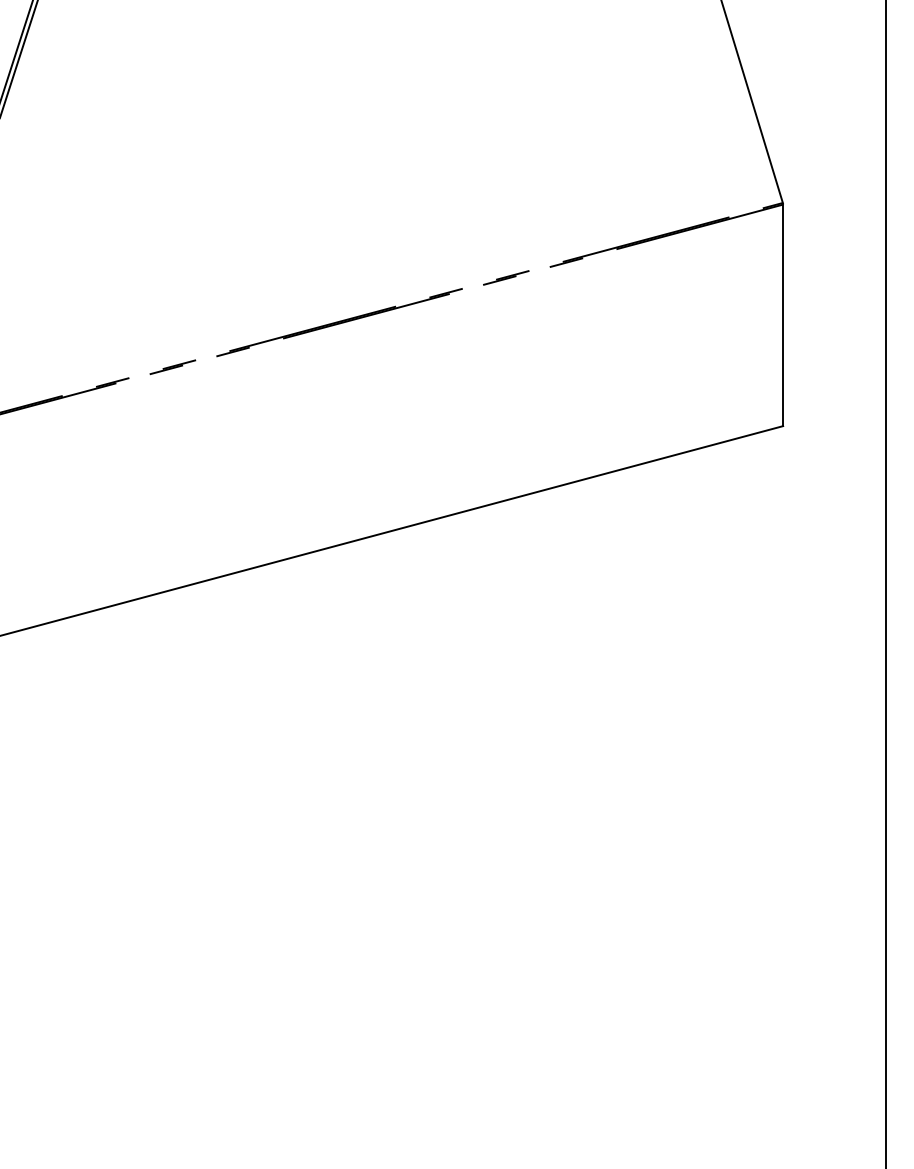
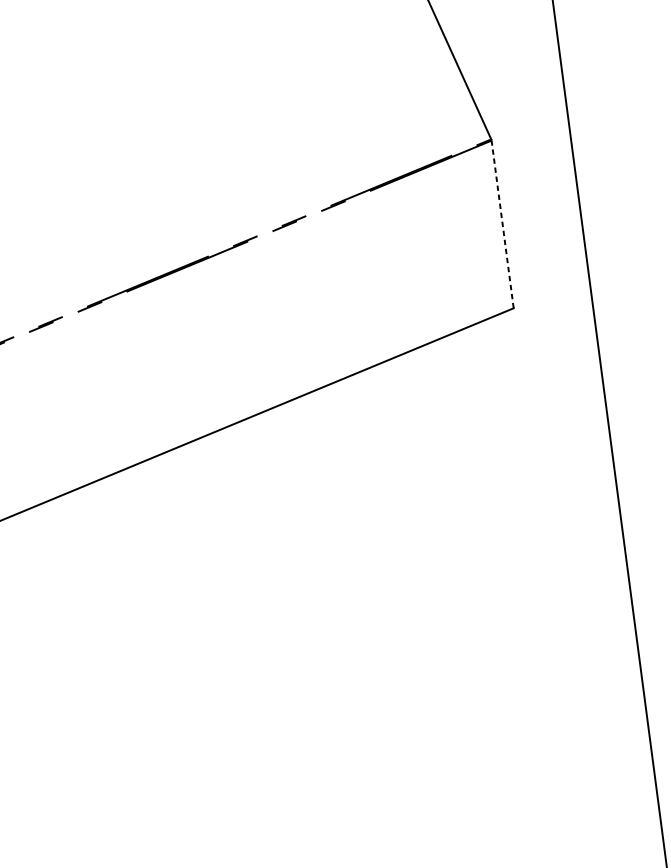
line: (783, 315) -> (502, 224), solid -> dashed

